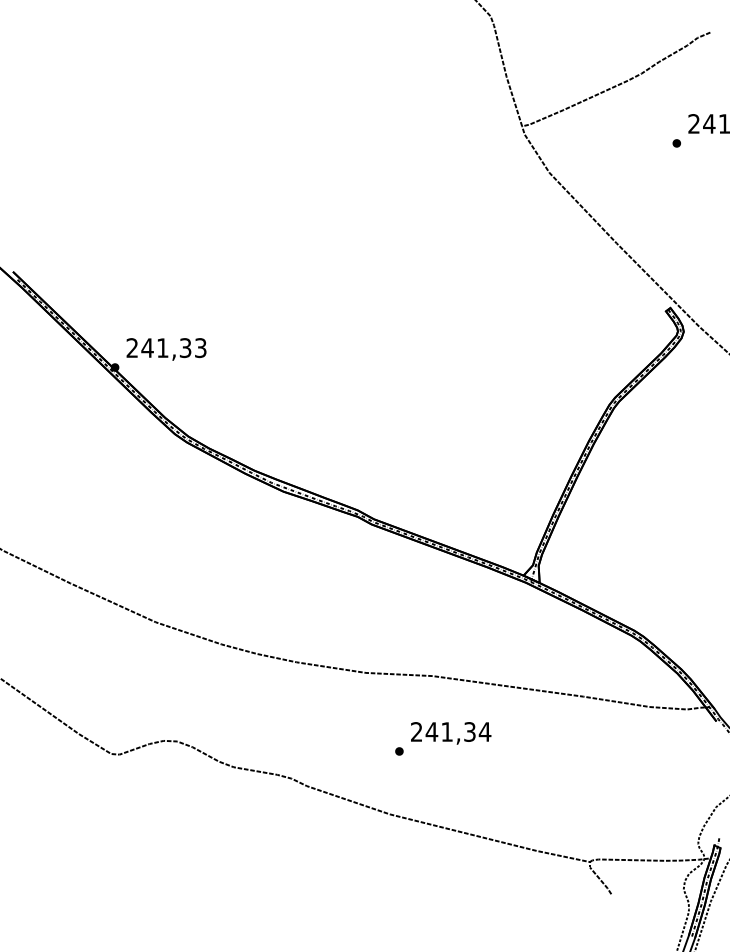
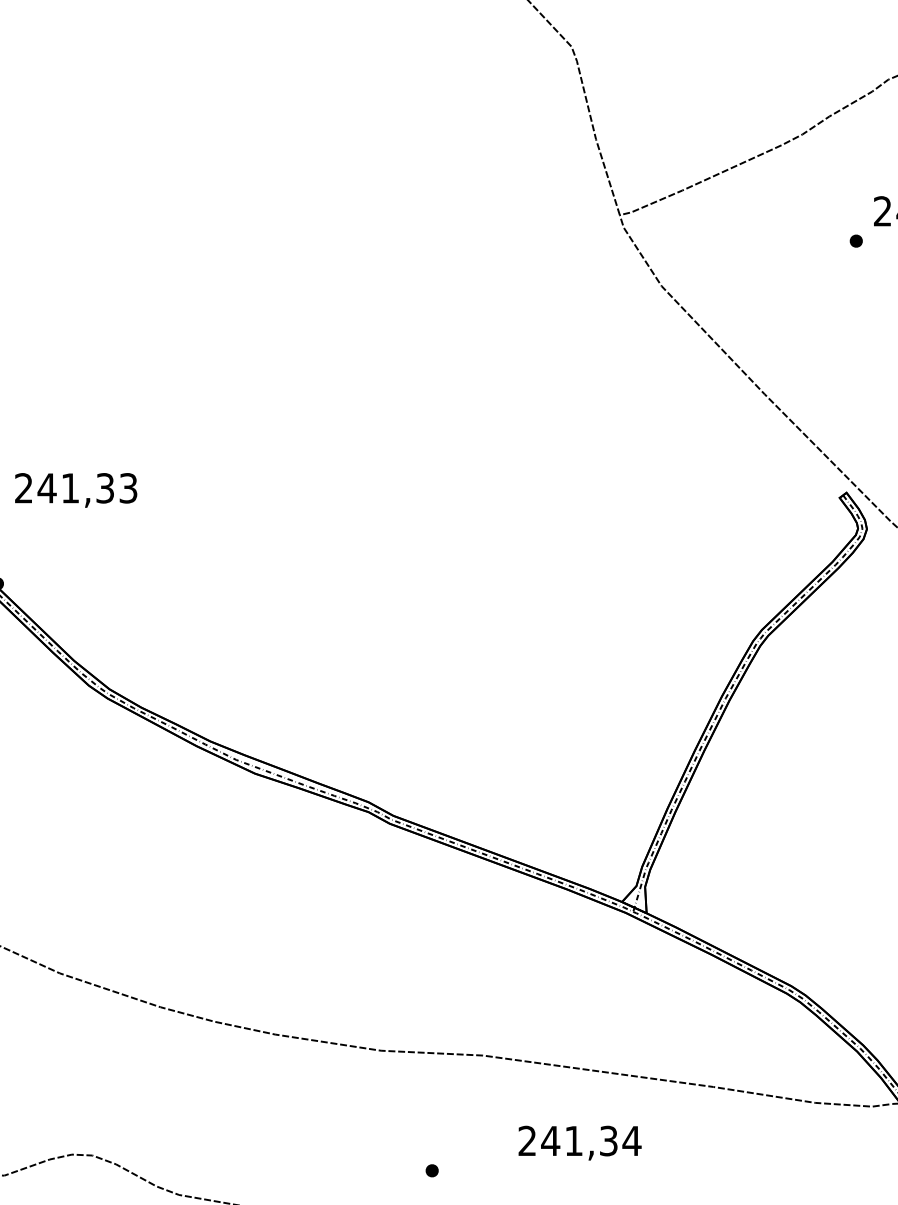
text: (166, 349) -> (76, 490), moved
text: (451, 733) -> (580, 1143), moved

